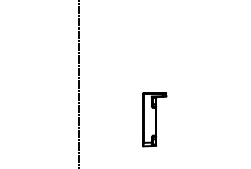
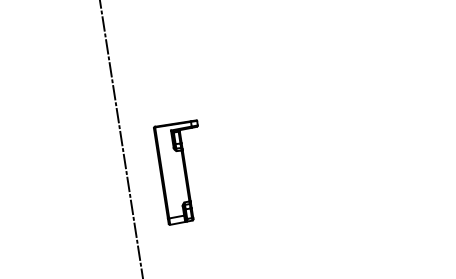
part: (154, 119) -> (182, 172), moved

